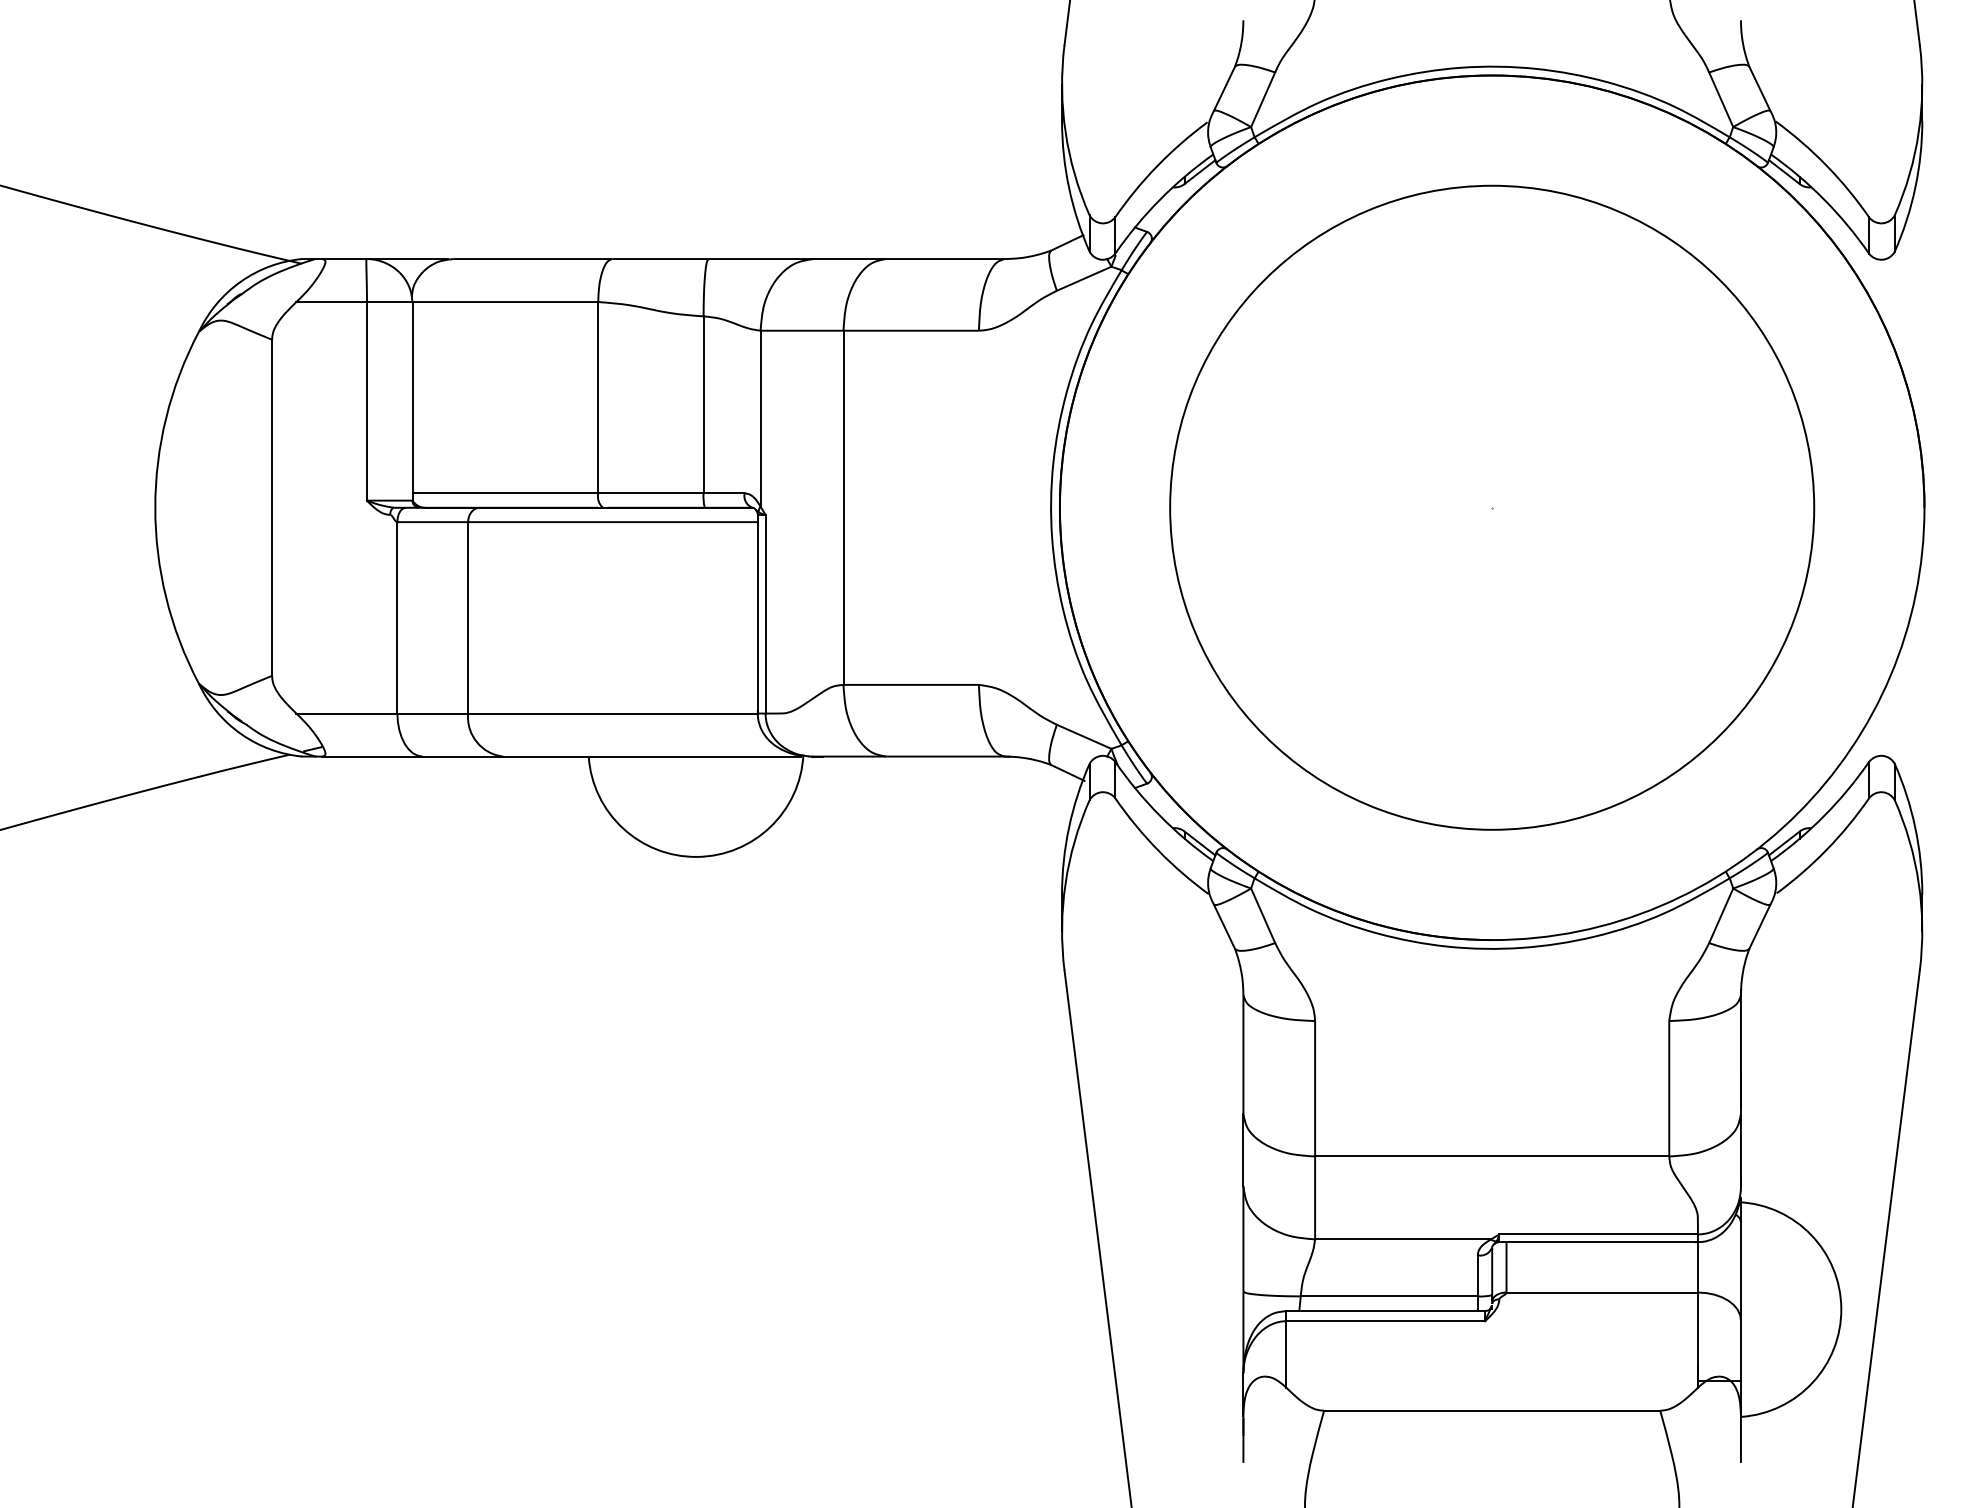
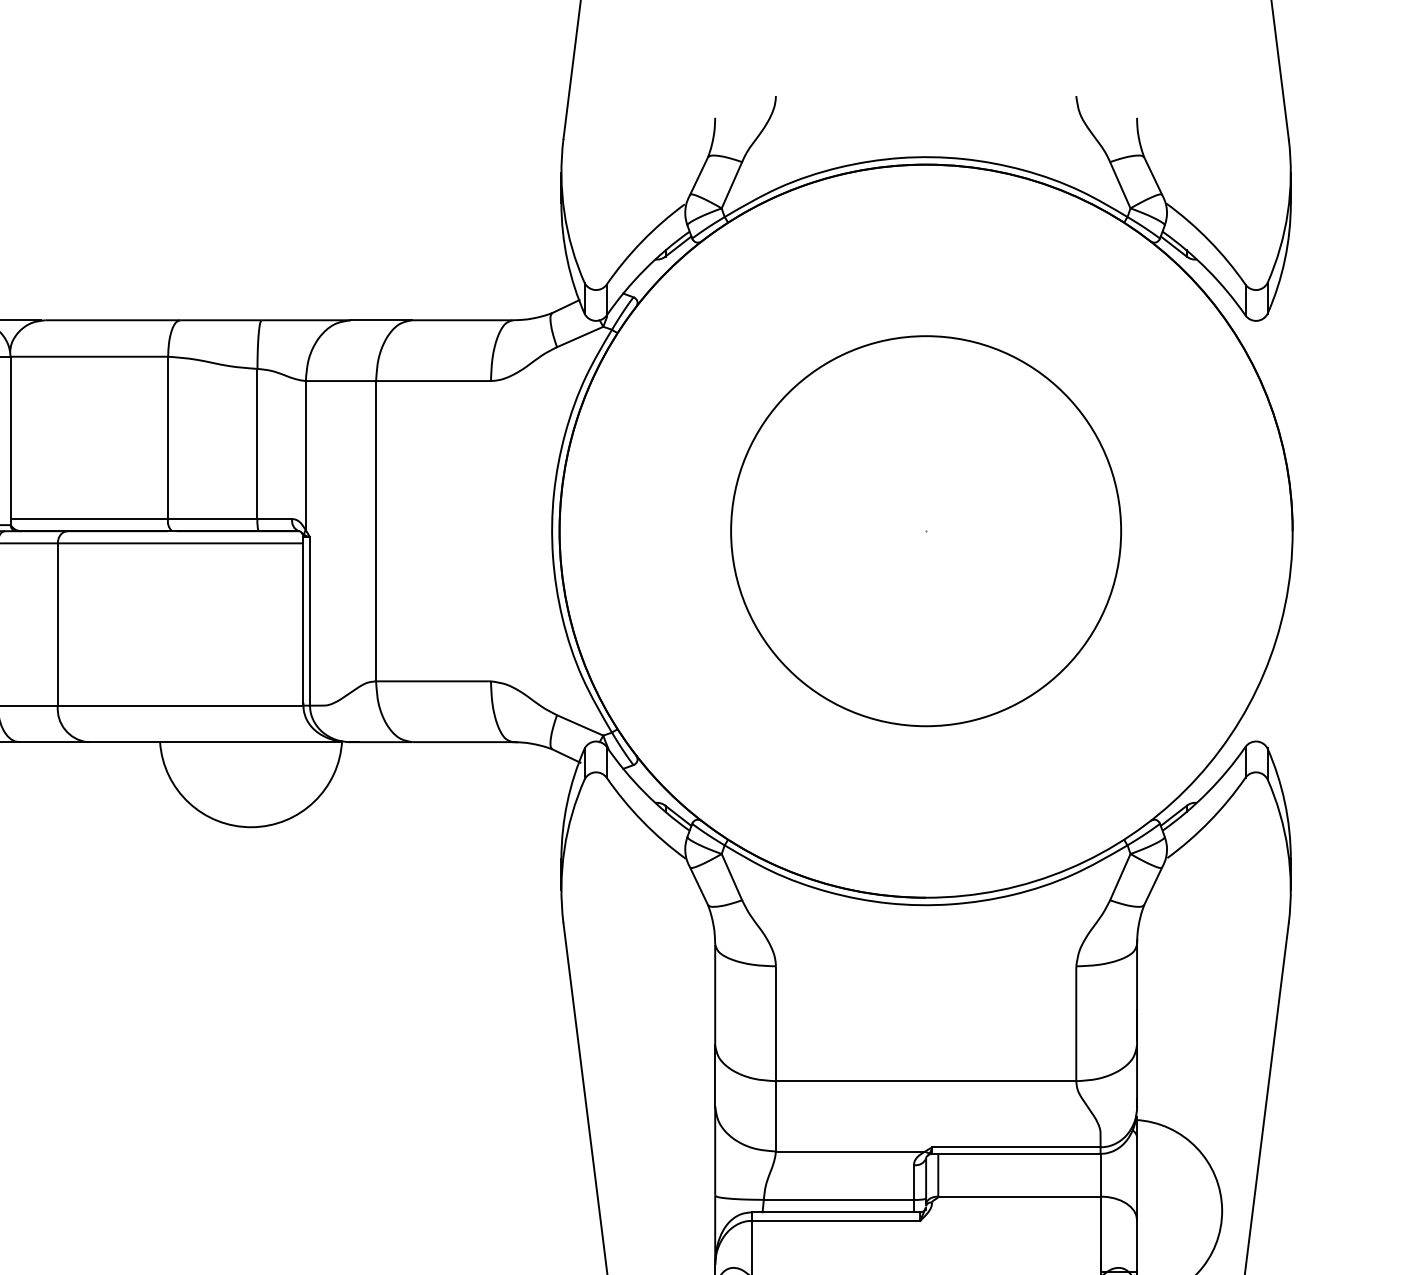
circle: (1492, 507) -> (926, 530), size x0.71

